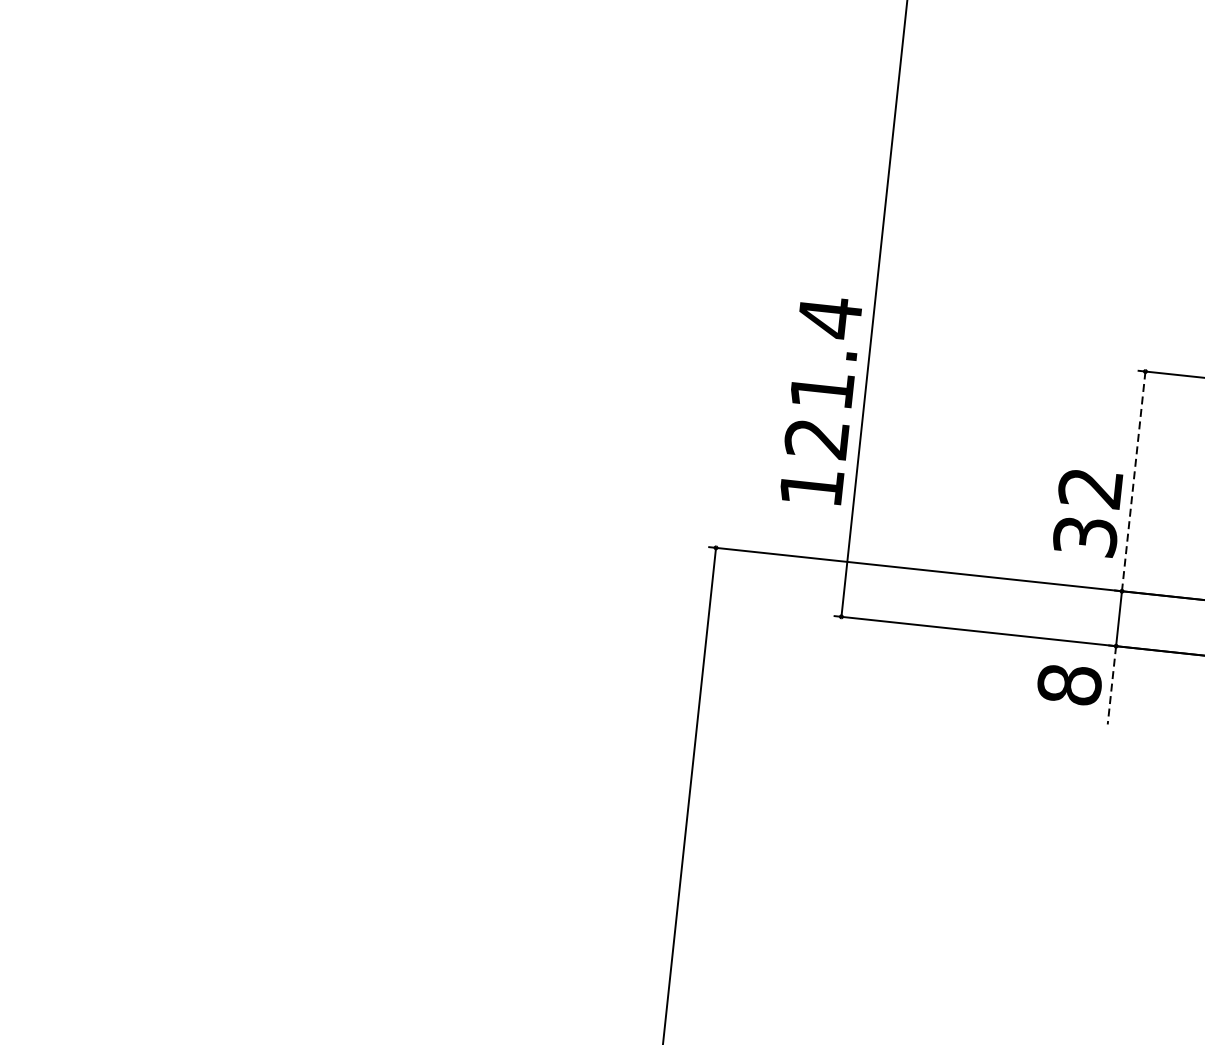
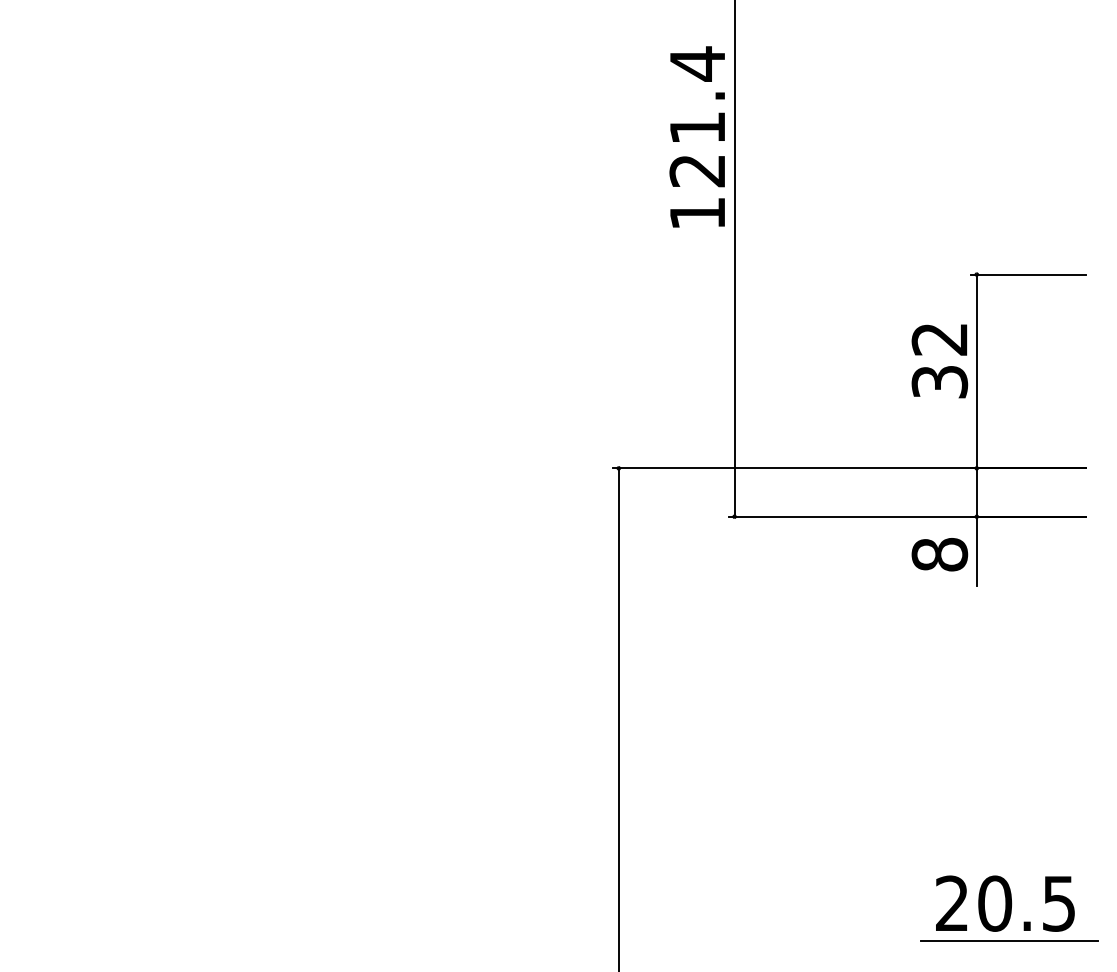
text: (819, 399) -> (696, 136), moved
line: (1133, 481) -> (976, 371), dashed -> solid
text: (1087, 513) -> (939, 361), moved
line: (1111, 685) -> (976, 551), dashed -> solid

